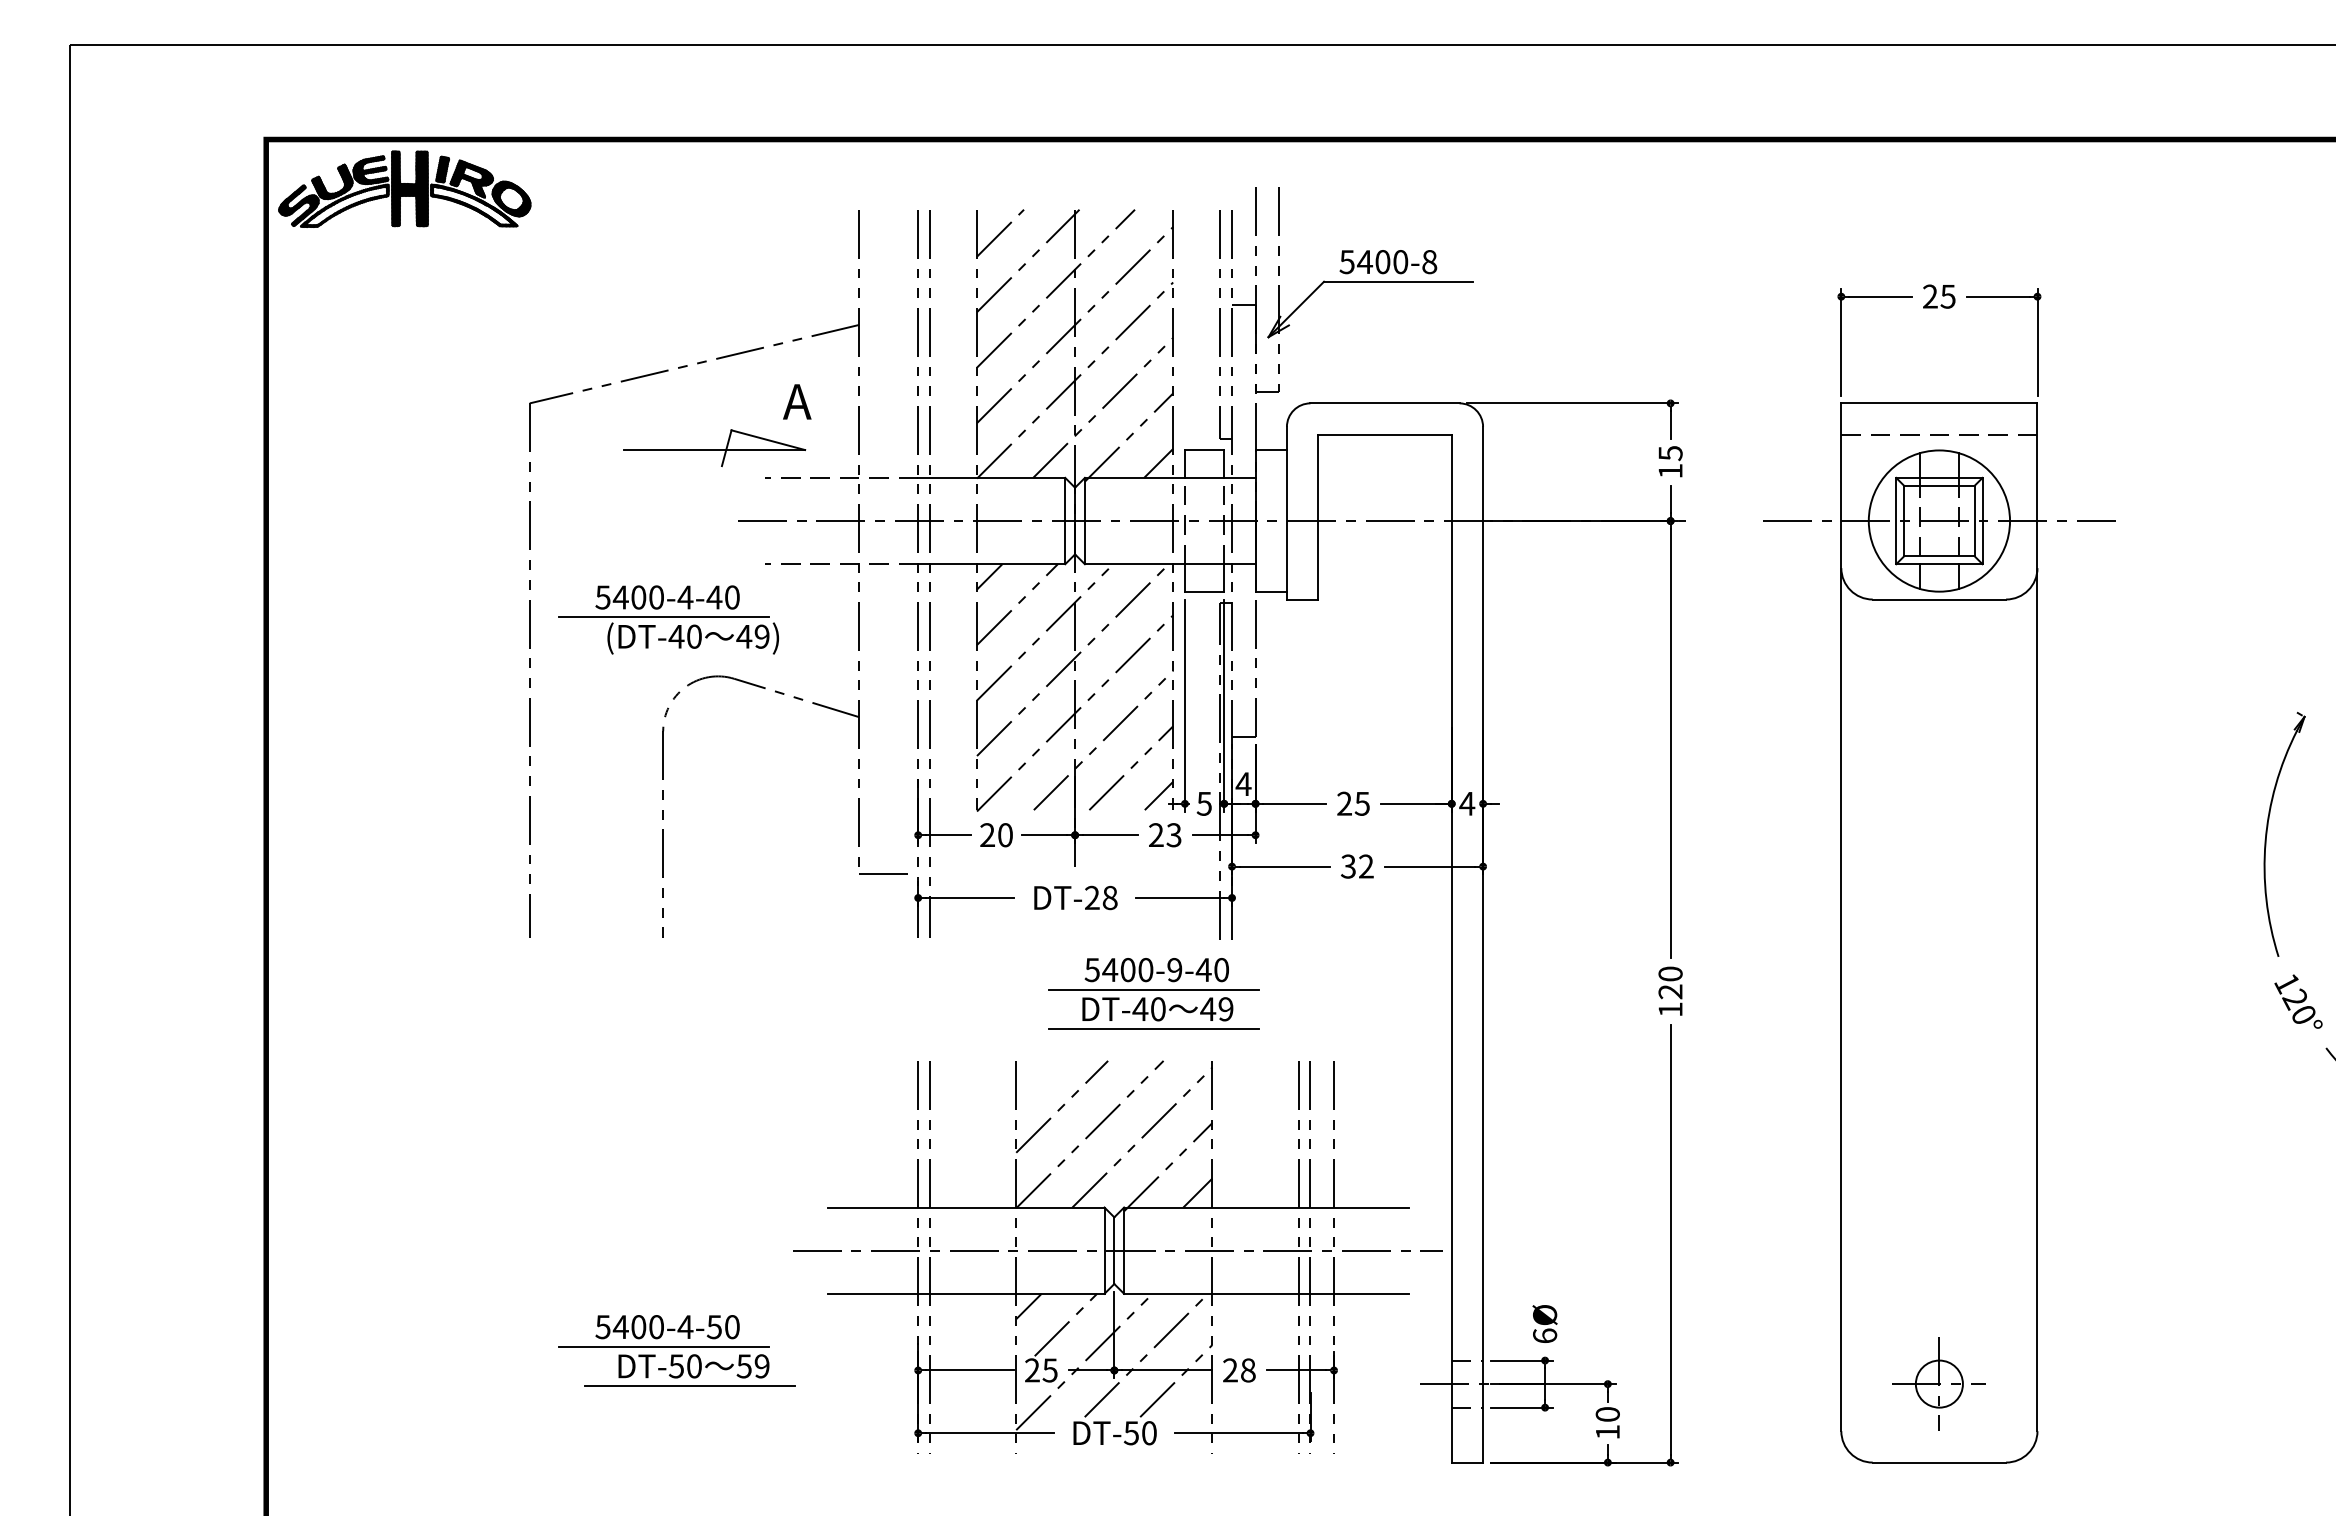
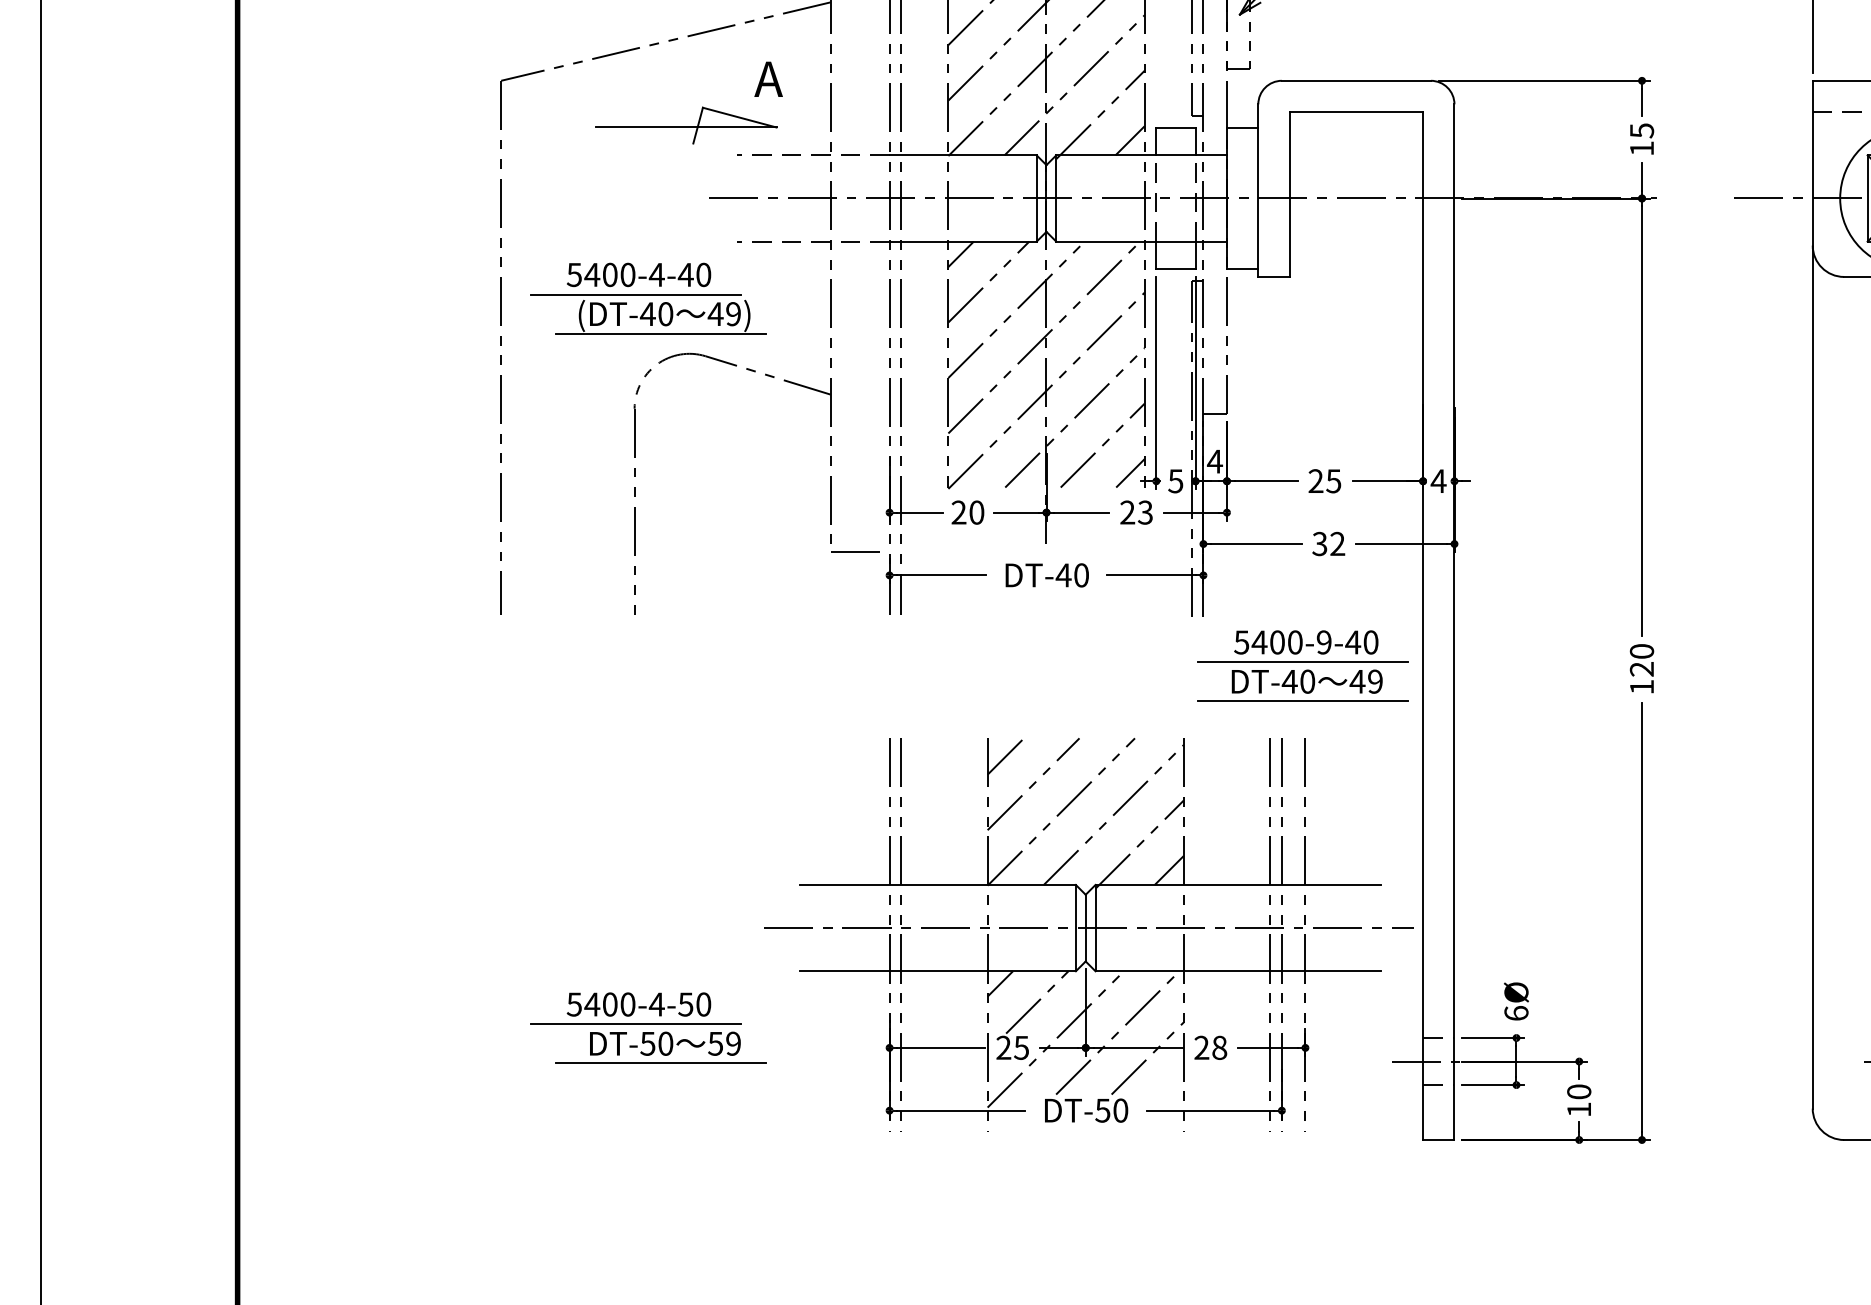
line: (689, 656) -> (660, 333), added
text: (1100, 897) -> (1071, 574), DT-28 -> DT-40
part: (1153, 993) -> (1302, 665), moved
line: (1034, 1078) -> (1005, 755), added

